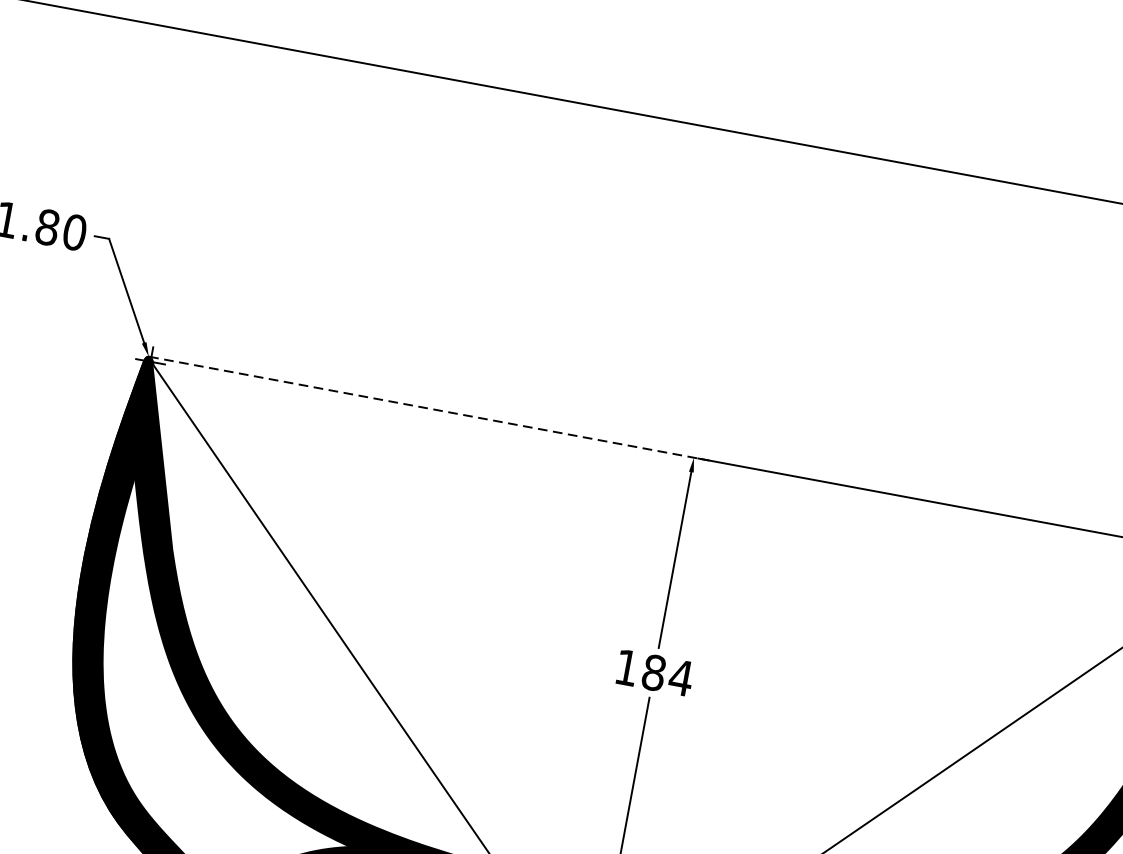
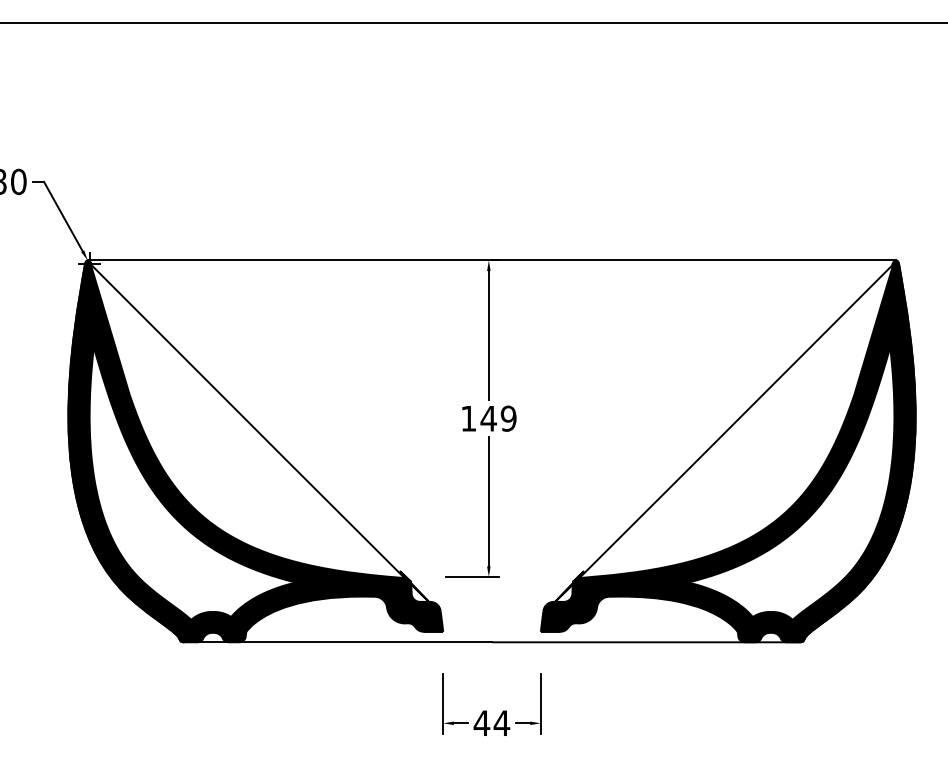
line: (424, 407) -> (290, 260), dashed -> solid
text: (667, 674) -> (498, 418), 184 -> 149

